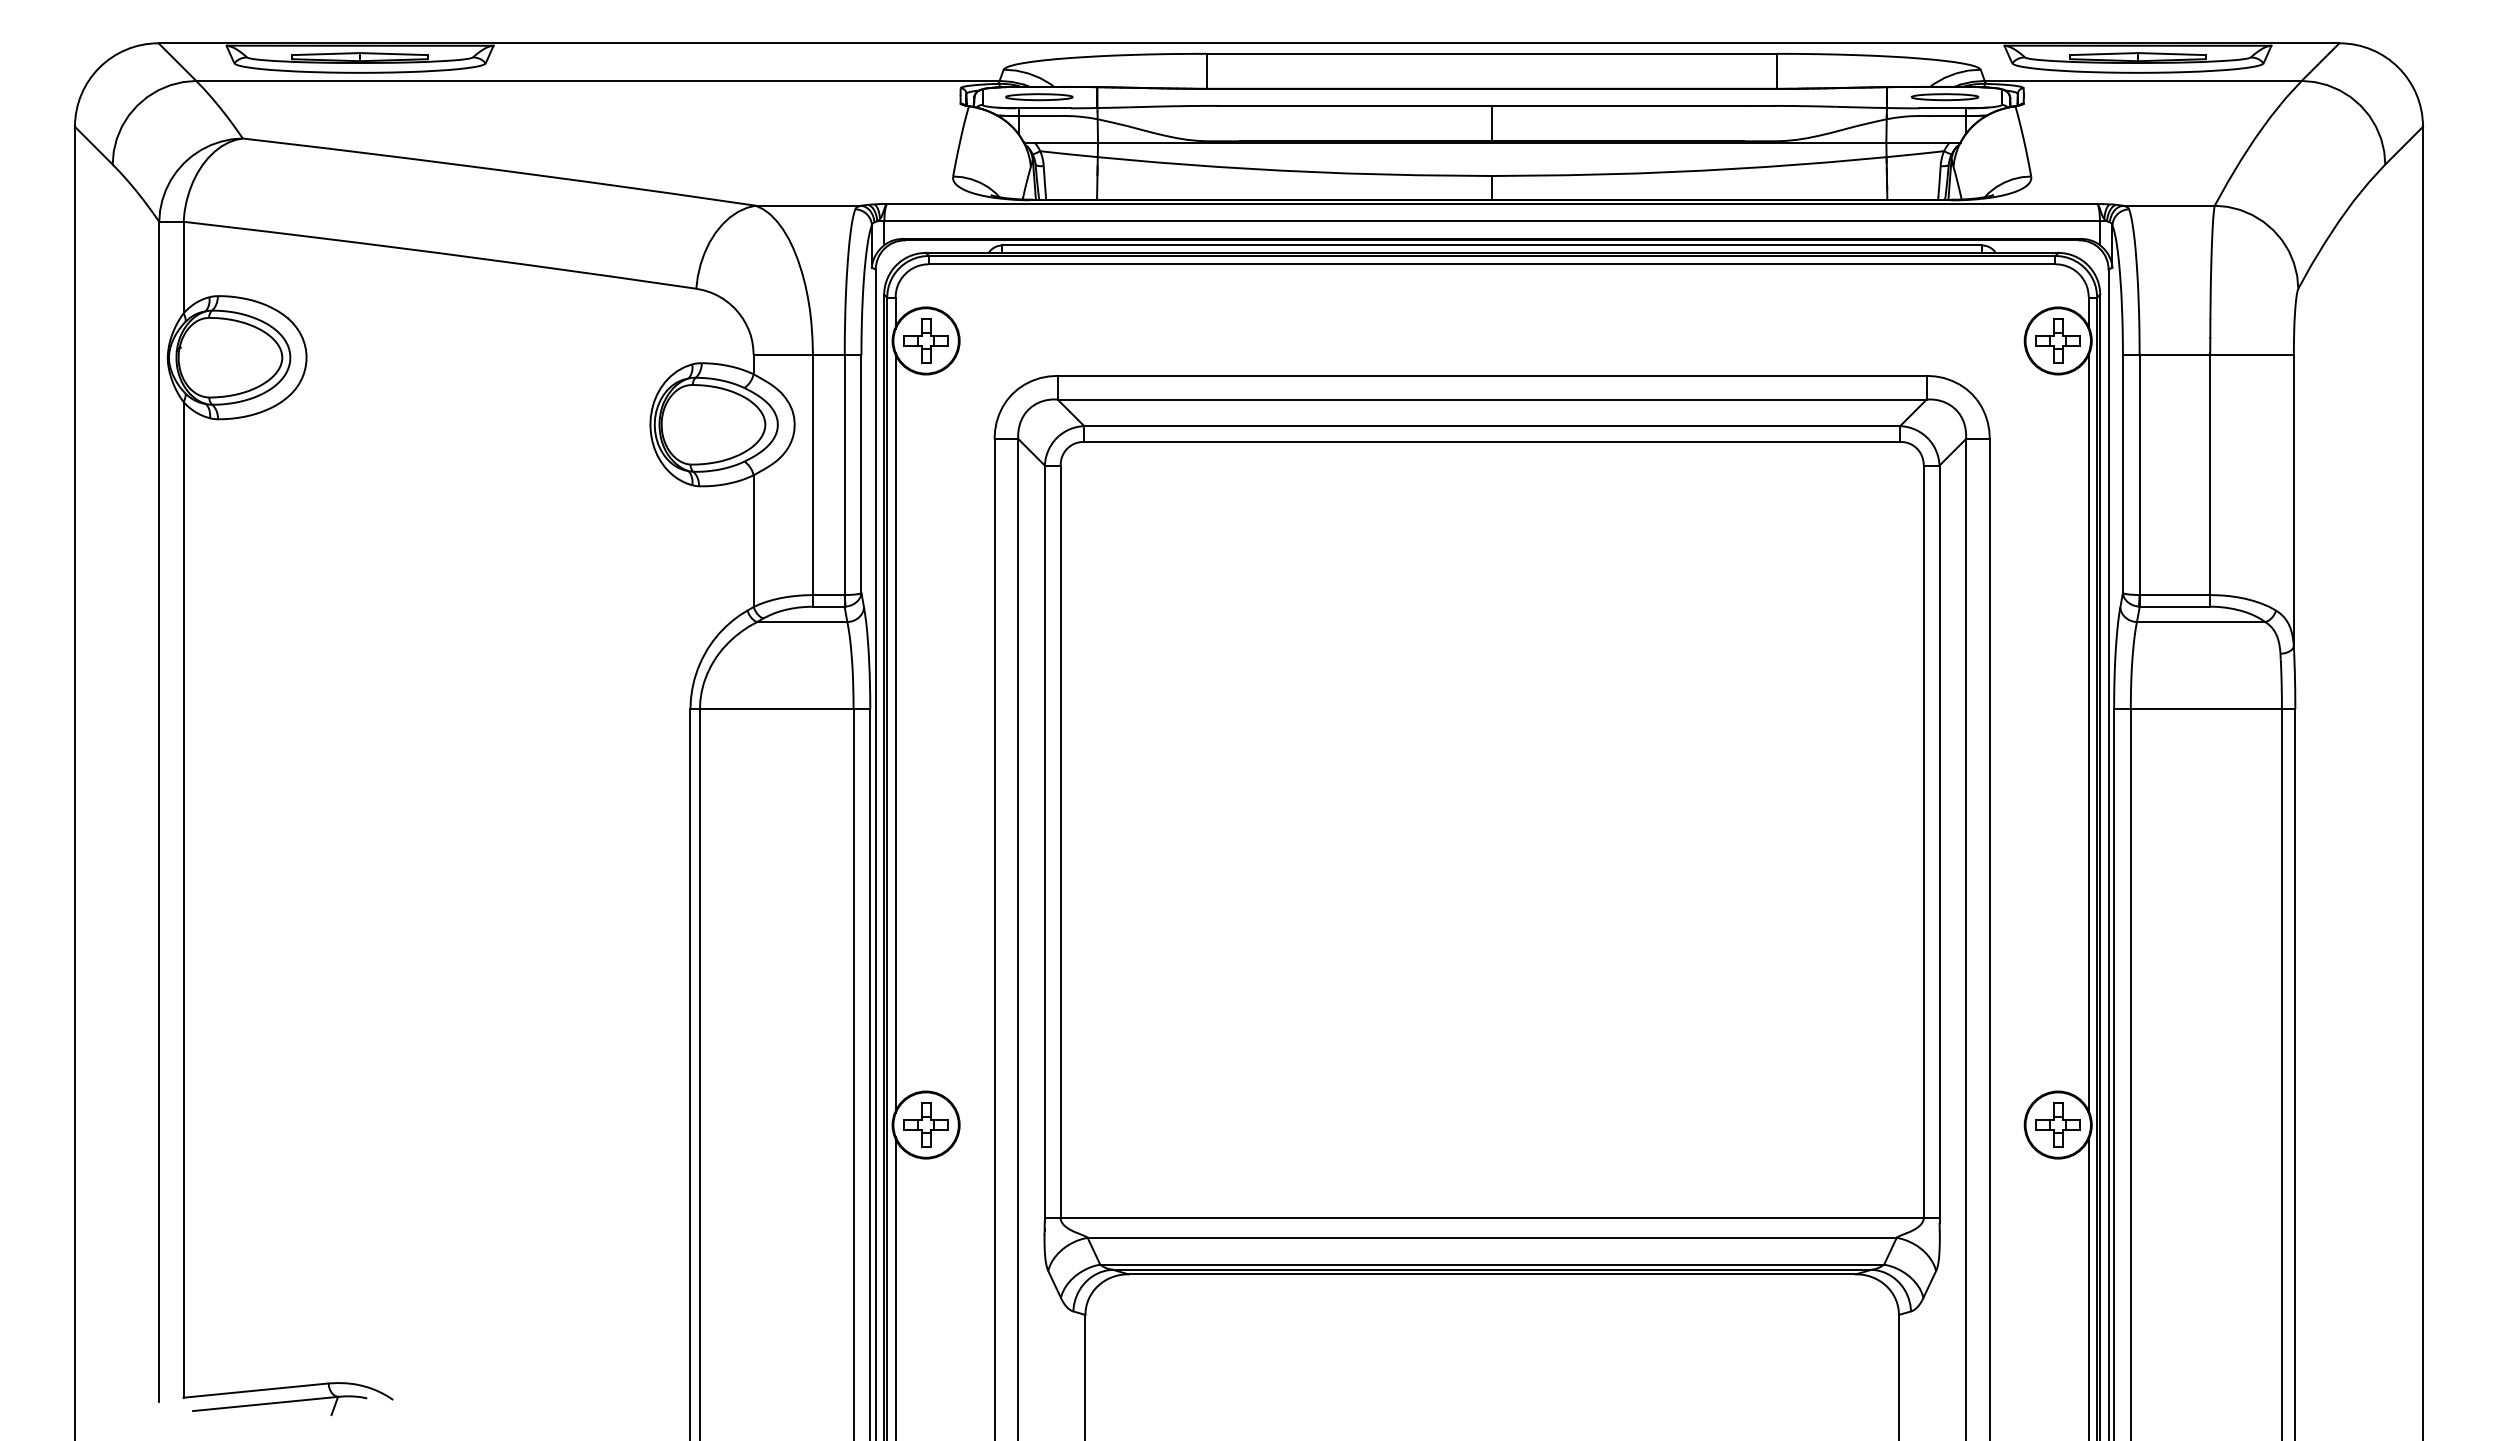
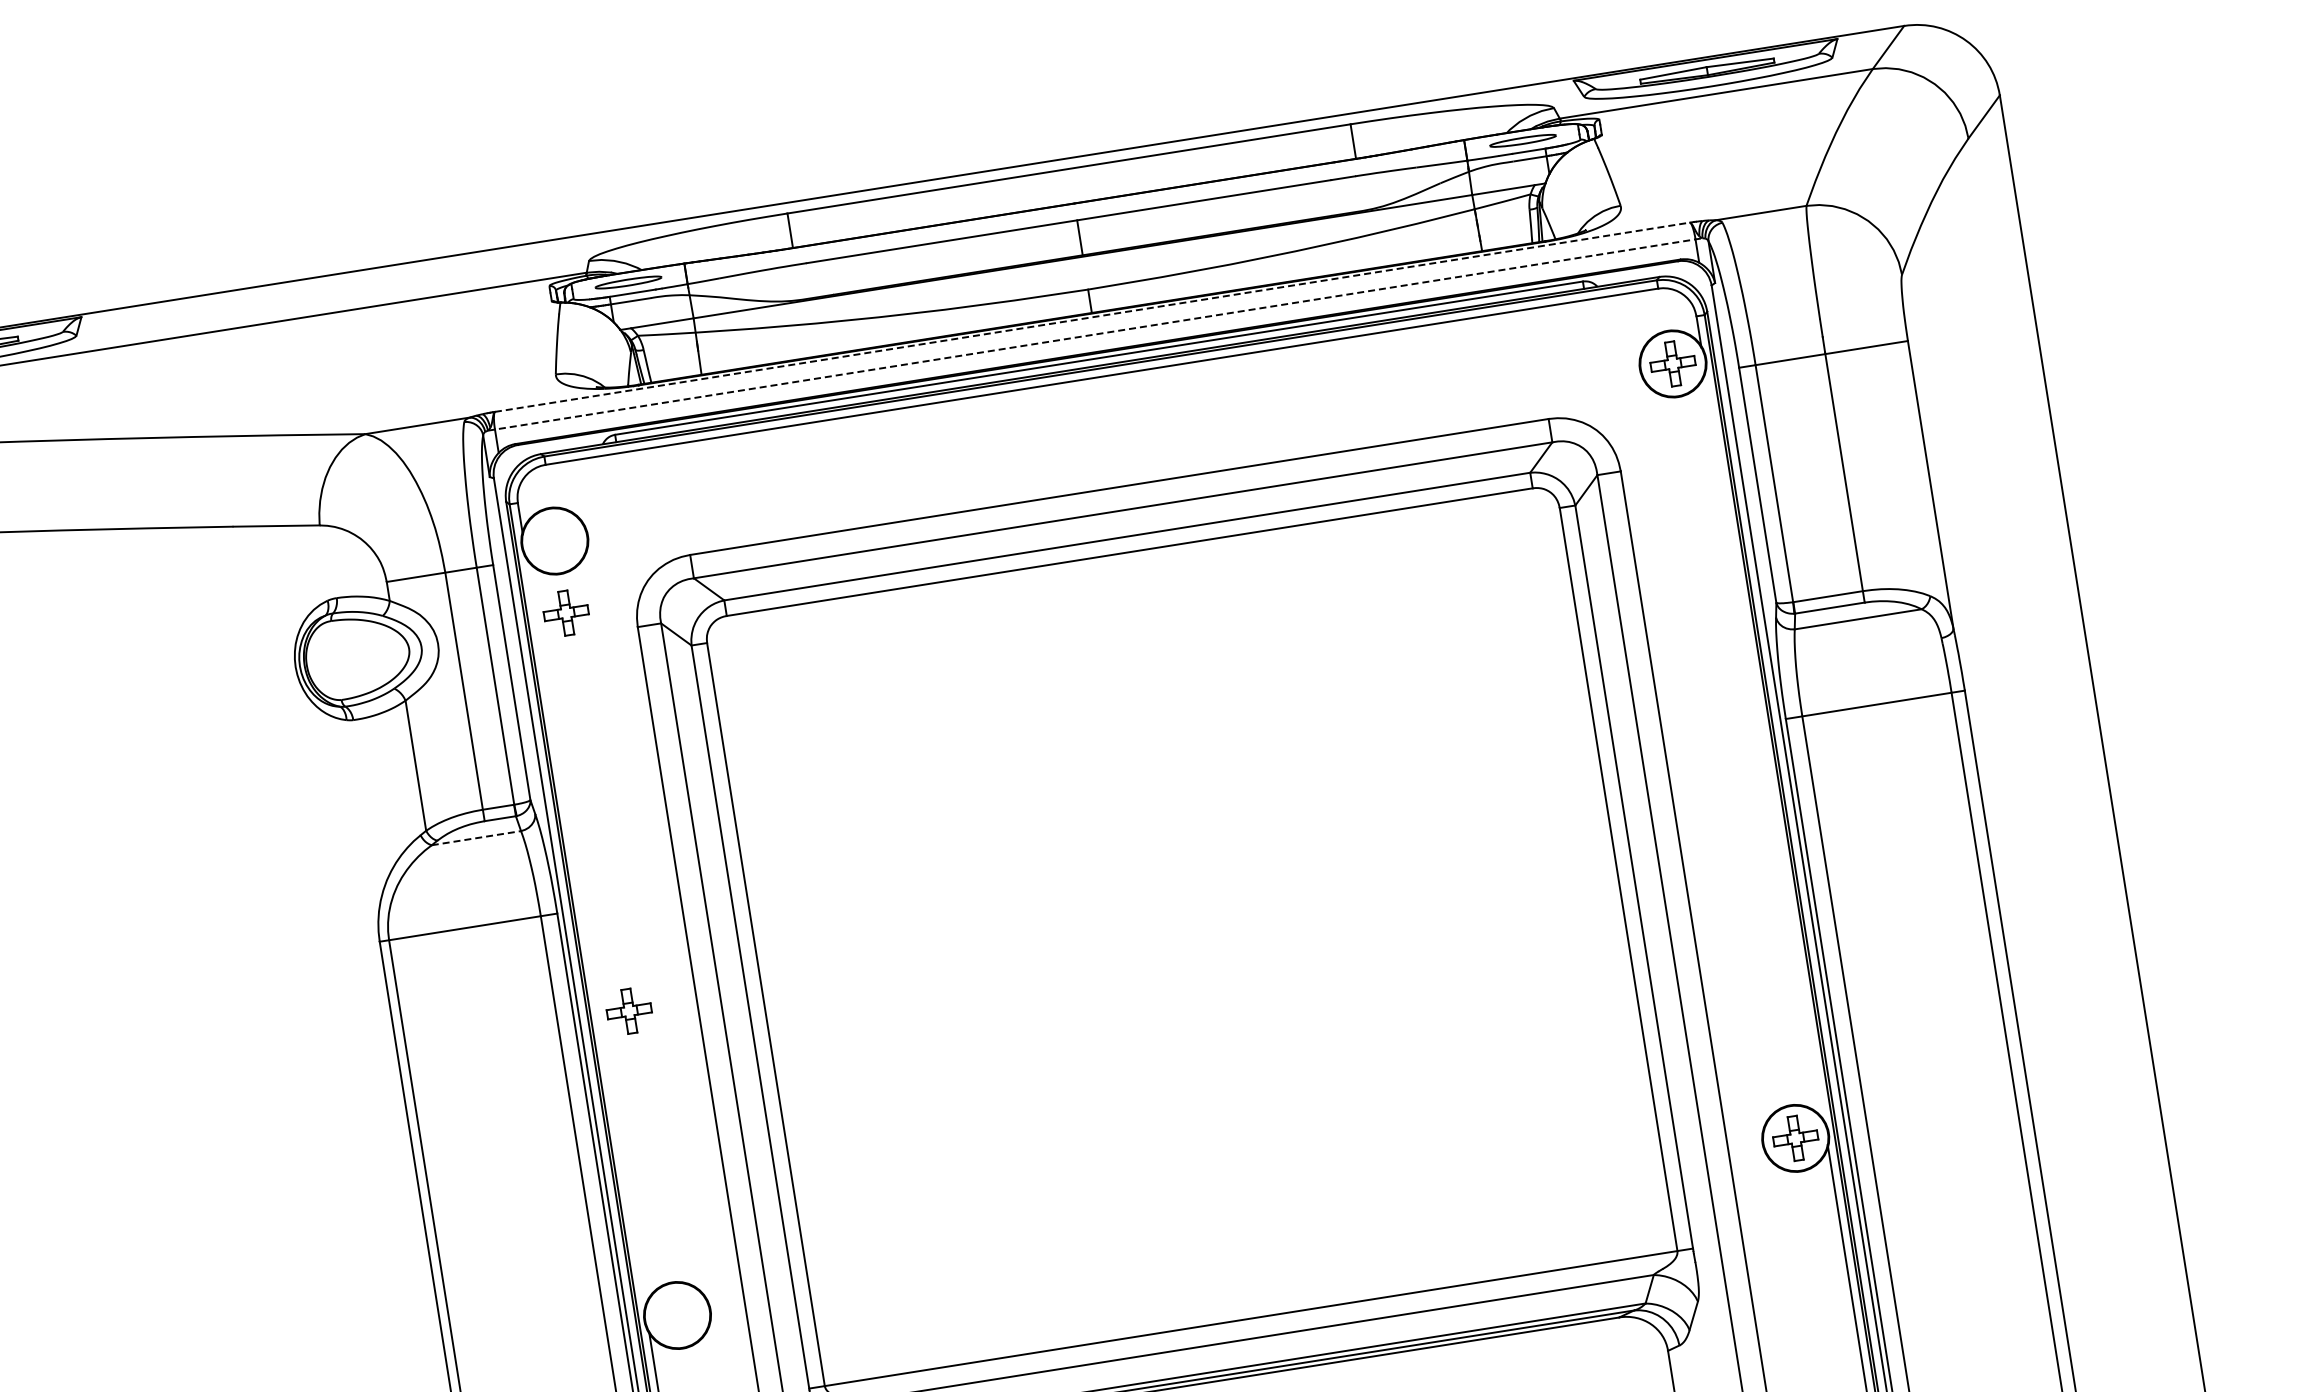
line: (1492, 204) -> (1092, 317), solid -> dashed
line: (1492, 221) -> (1095, 334), solid -> dashed
part: (925, 340) -> (565, 612), moved
line: (802, 622) -> (476, 838), solid -> dashed
line: (895, 732) -> (585, 932), removed
line: (2088, 732) -> (1764, 745), removed
part: (925, 1124) -> (628, 1010), moved

